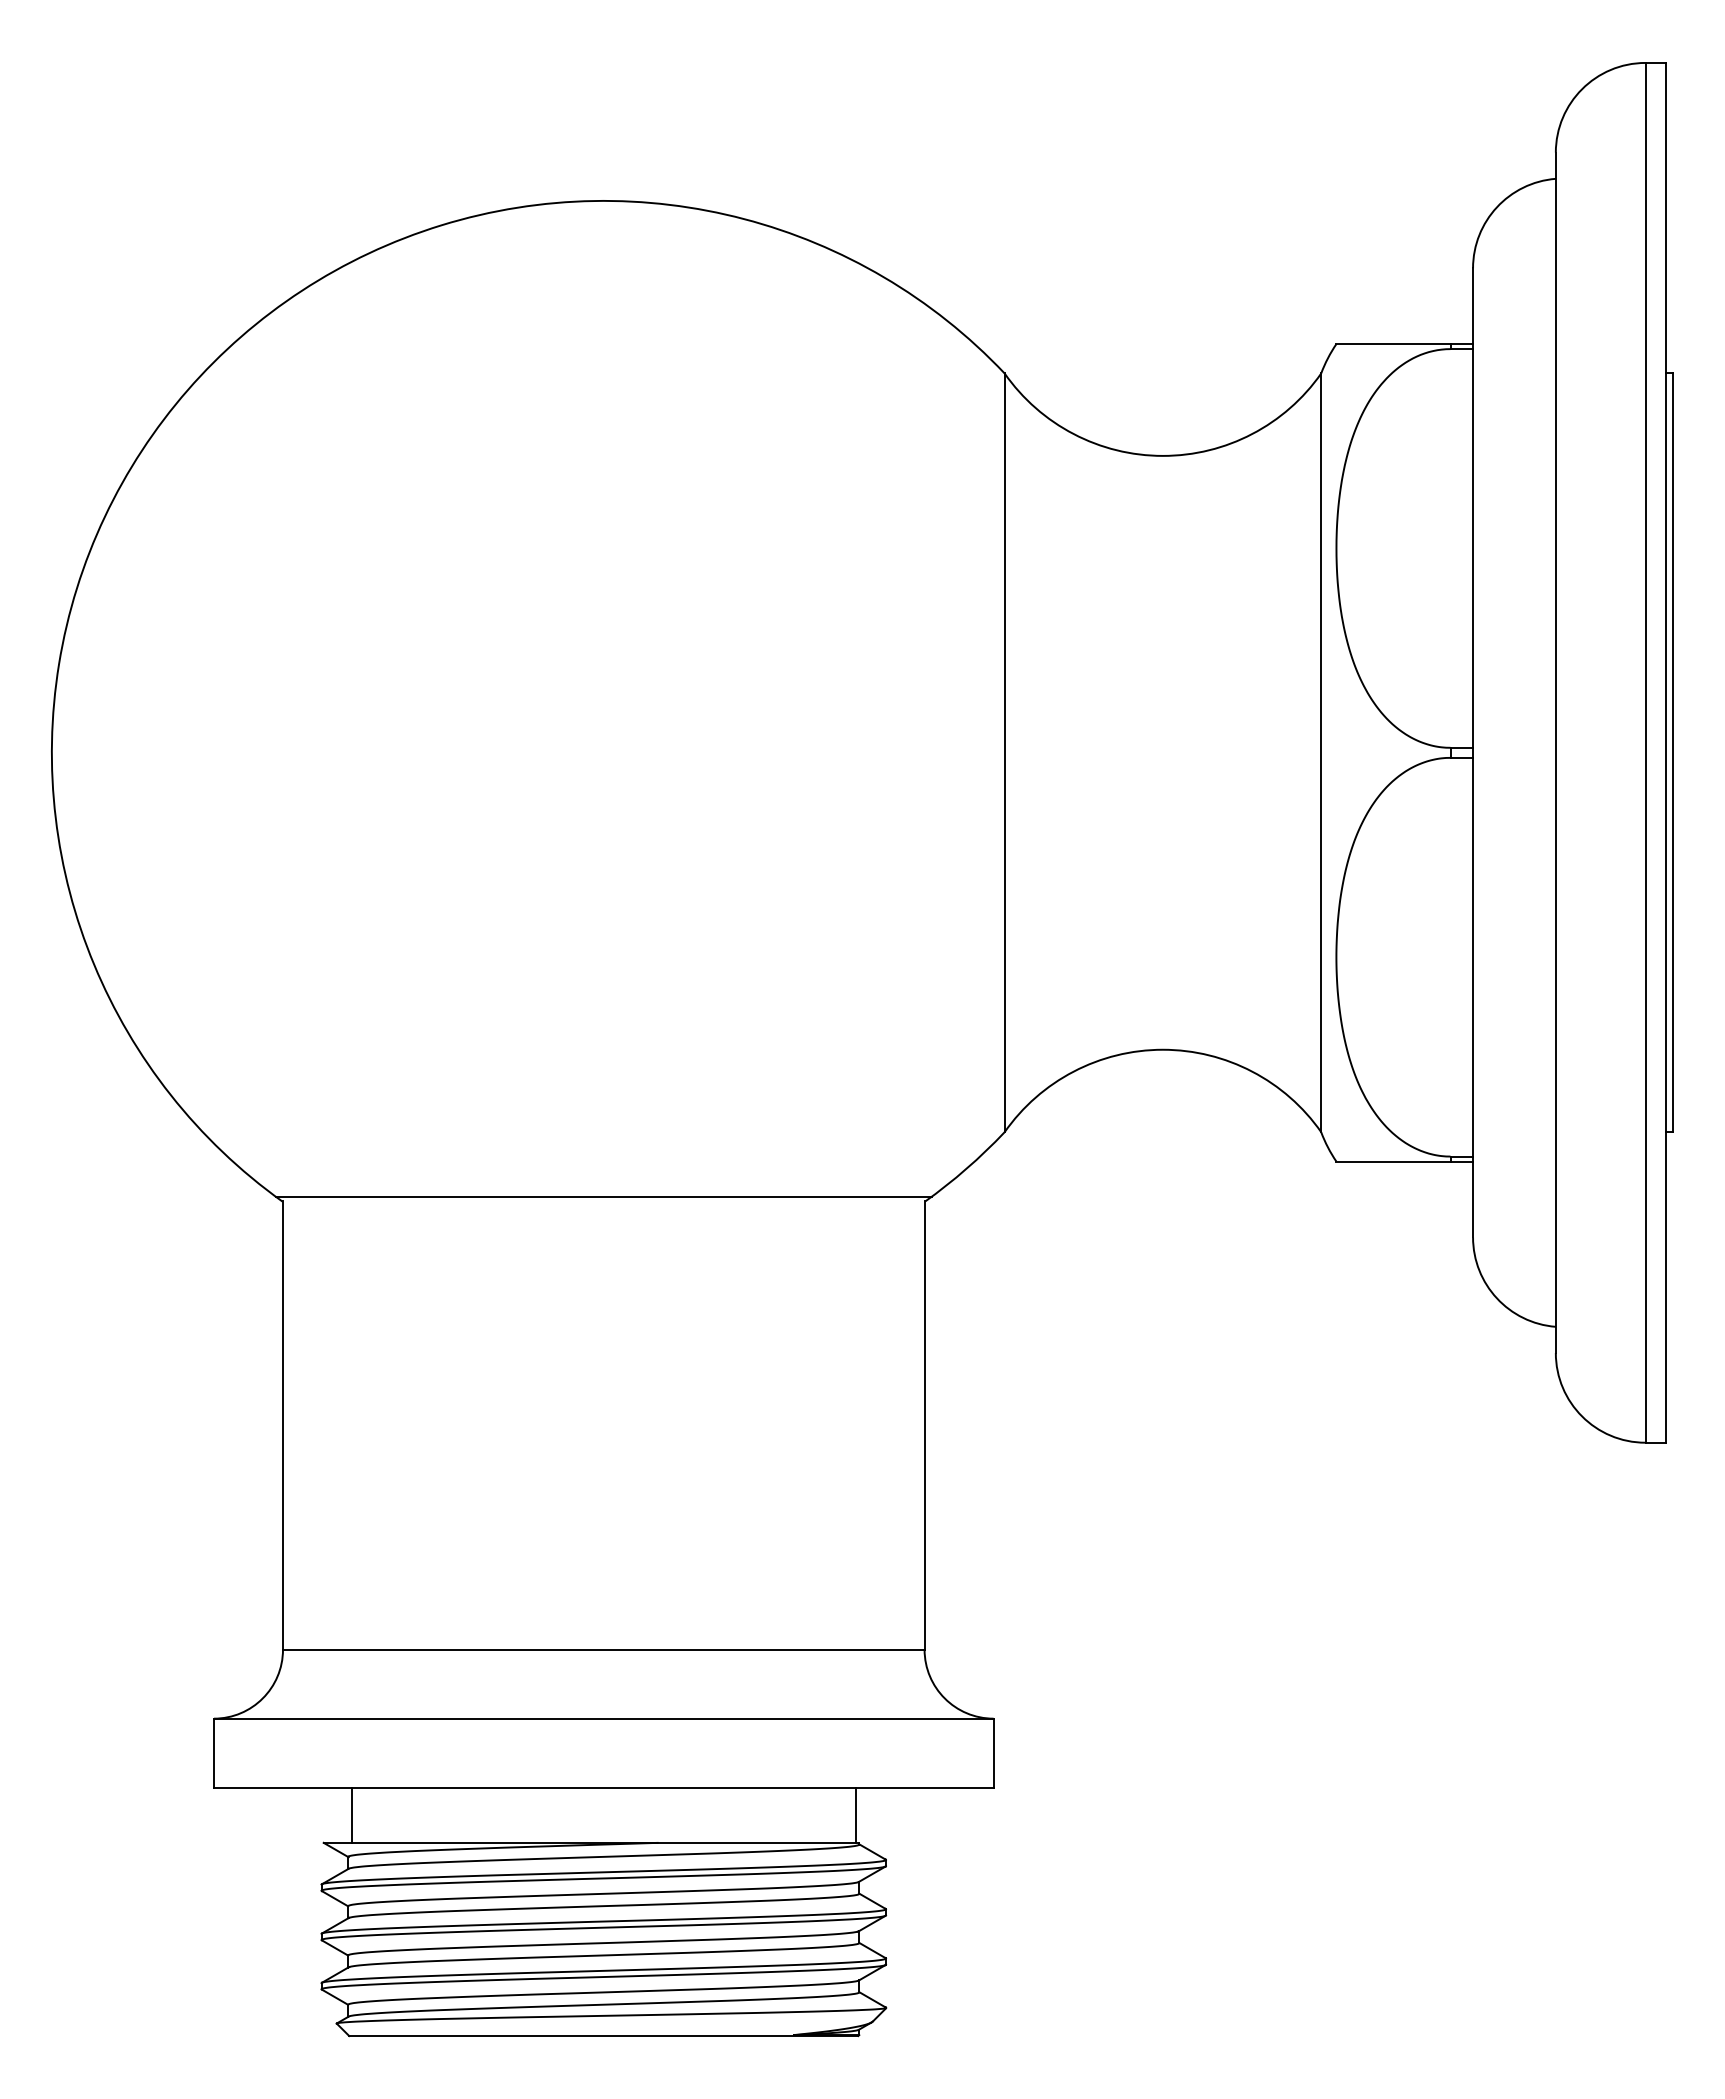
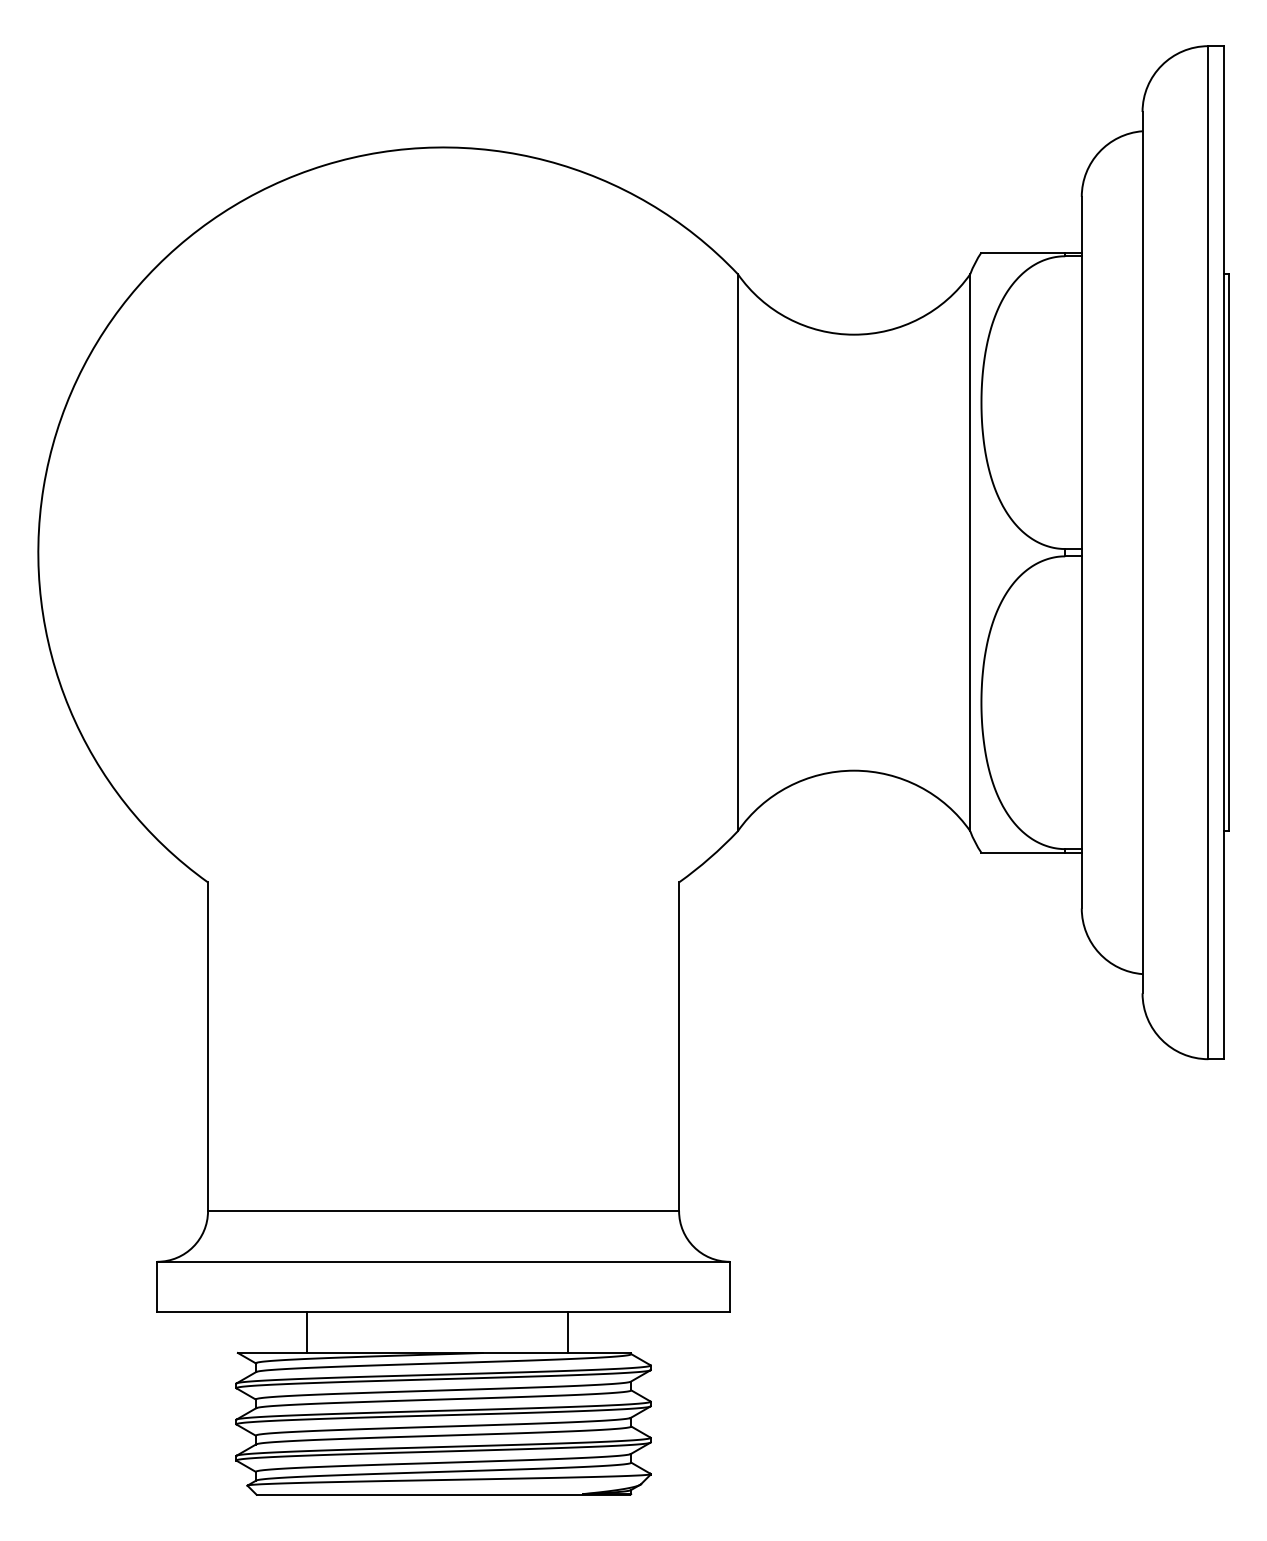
line: (603, 1196) -> (443, 878), removed
line: (351, 1814) -> (306, 1332), moved
line: (855, 1814) -> (568, 1332), moved

